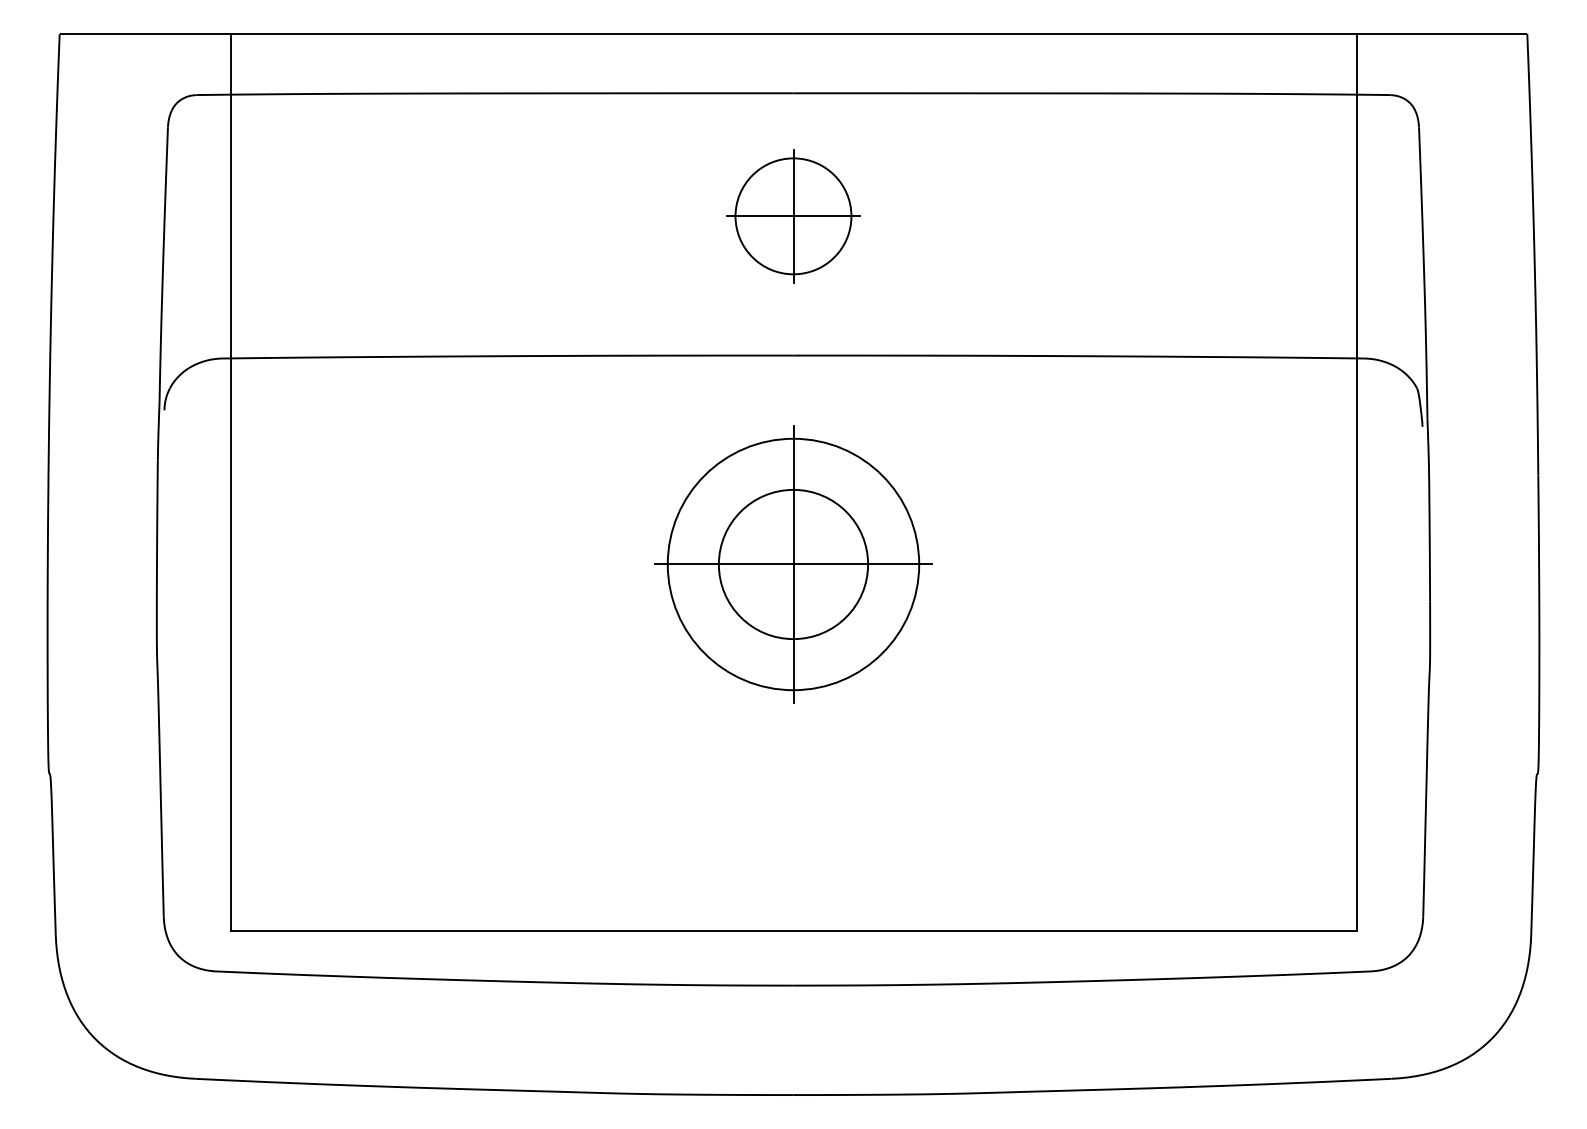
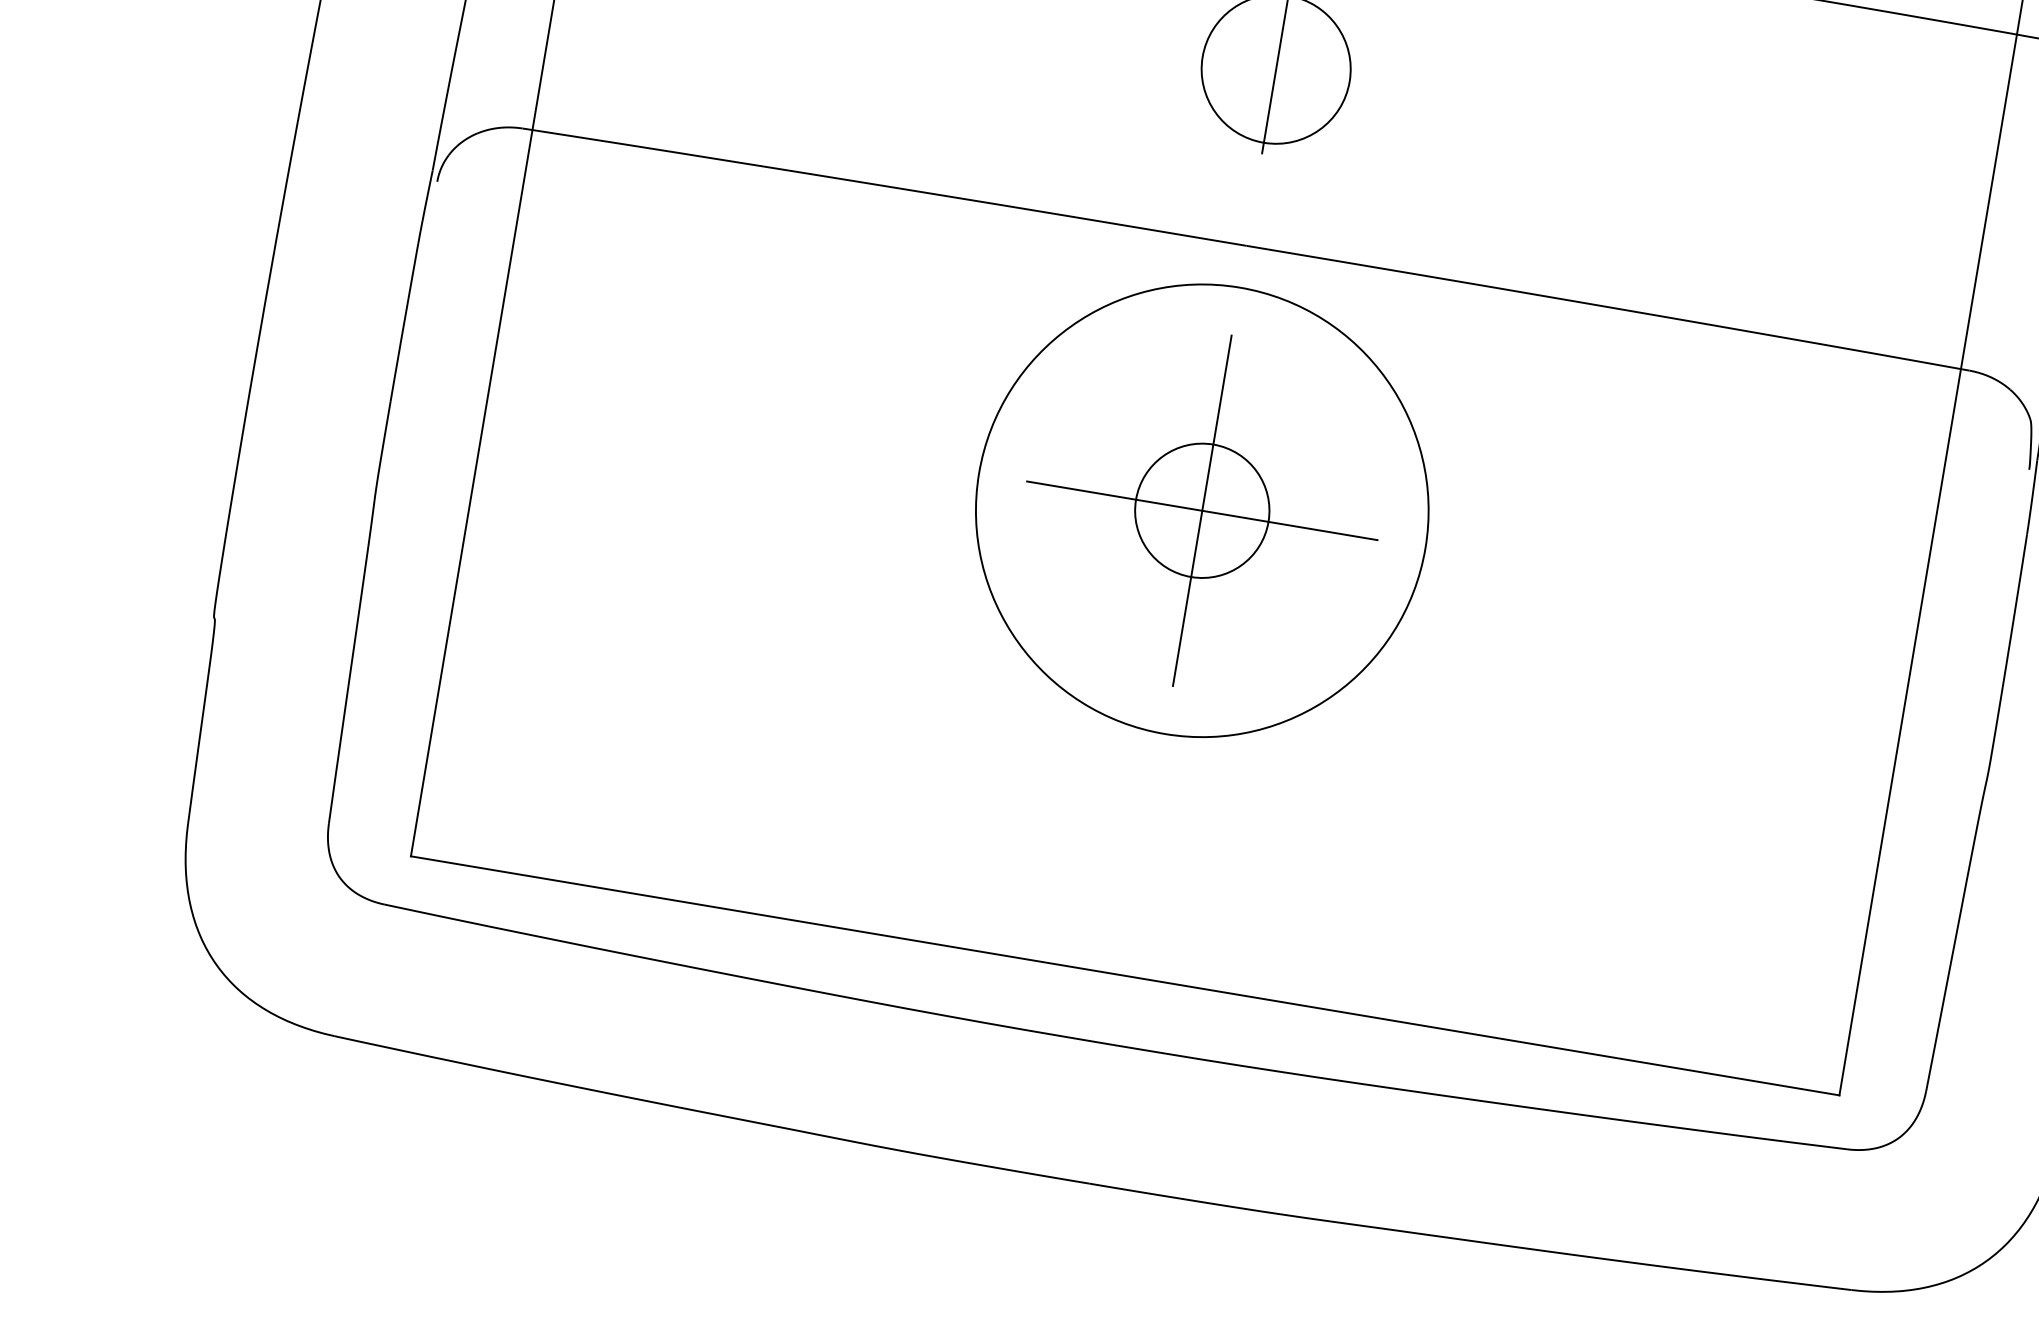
line: (793, 216) -> (1276, 69), removed
circle: (793, 564) -> (1202, 510), size x0.7
circle: (793, 564) -> (1202, 510), size x1.4

